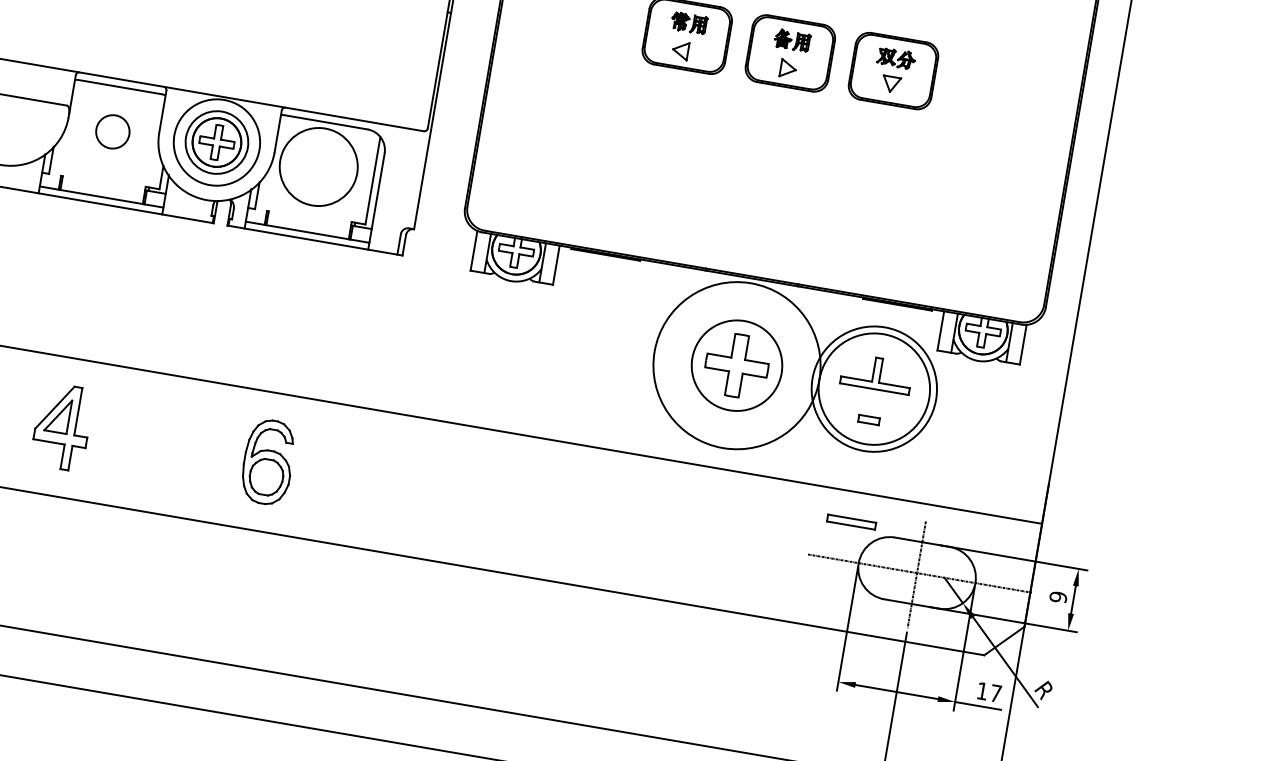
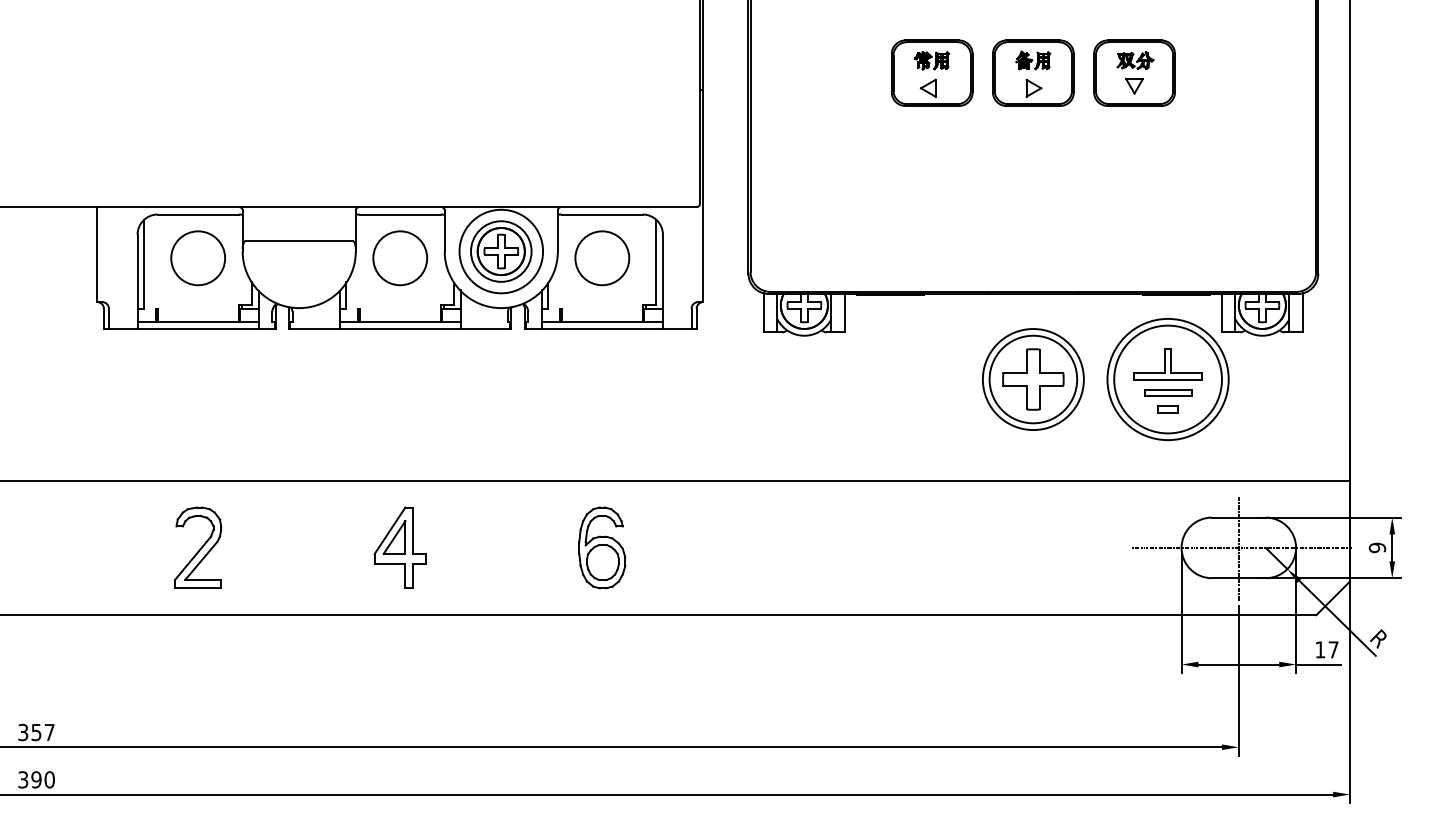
circle: (112, 132) -> (400, 258), size x1.67
circle: (318, 167) -> (602, 258), size x0.71
circle: (736, 365) -> (1032, 379), size x0.62
part: (852, 521) -> (1168, 392), moved

